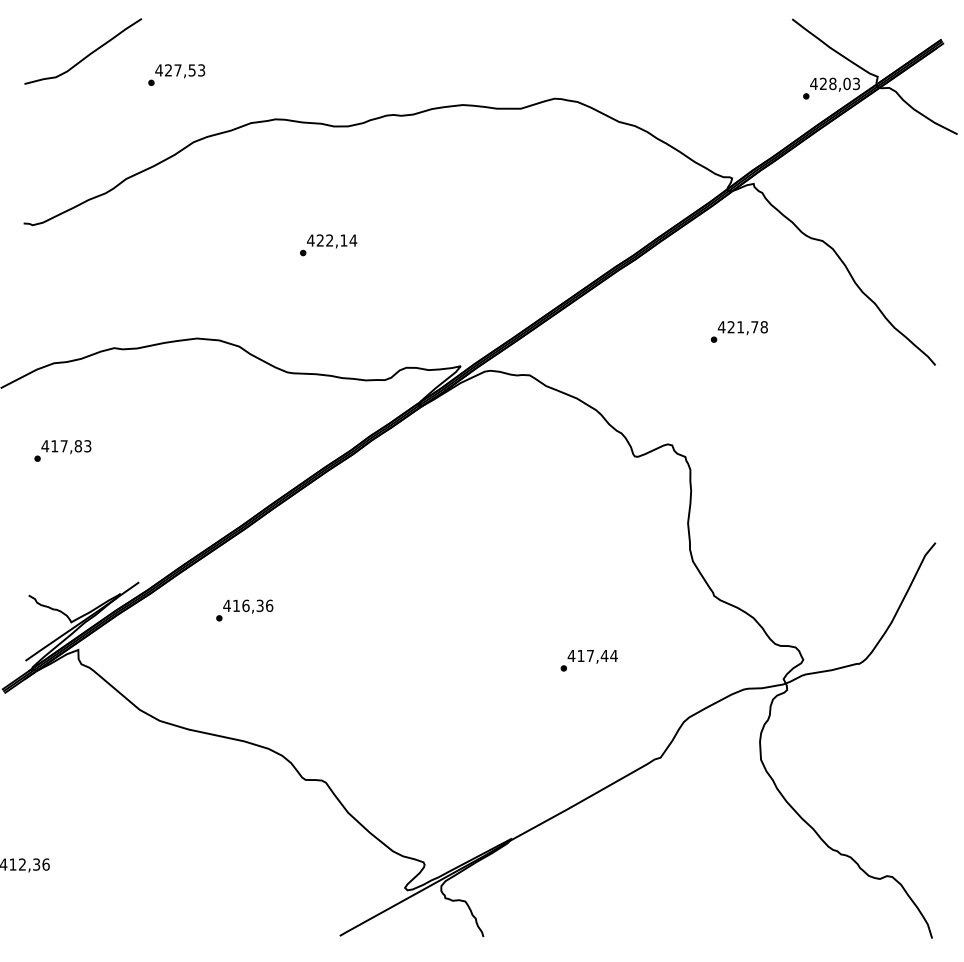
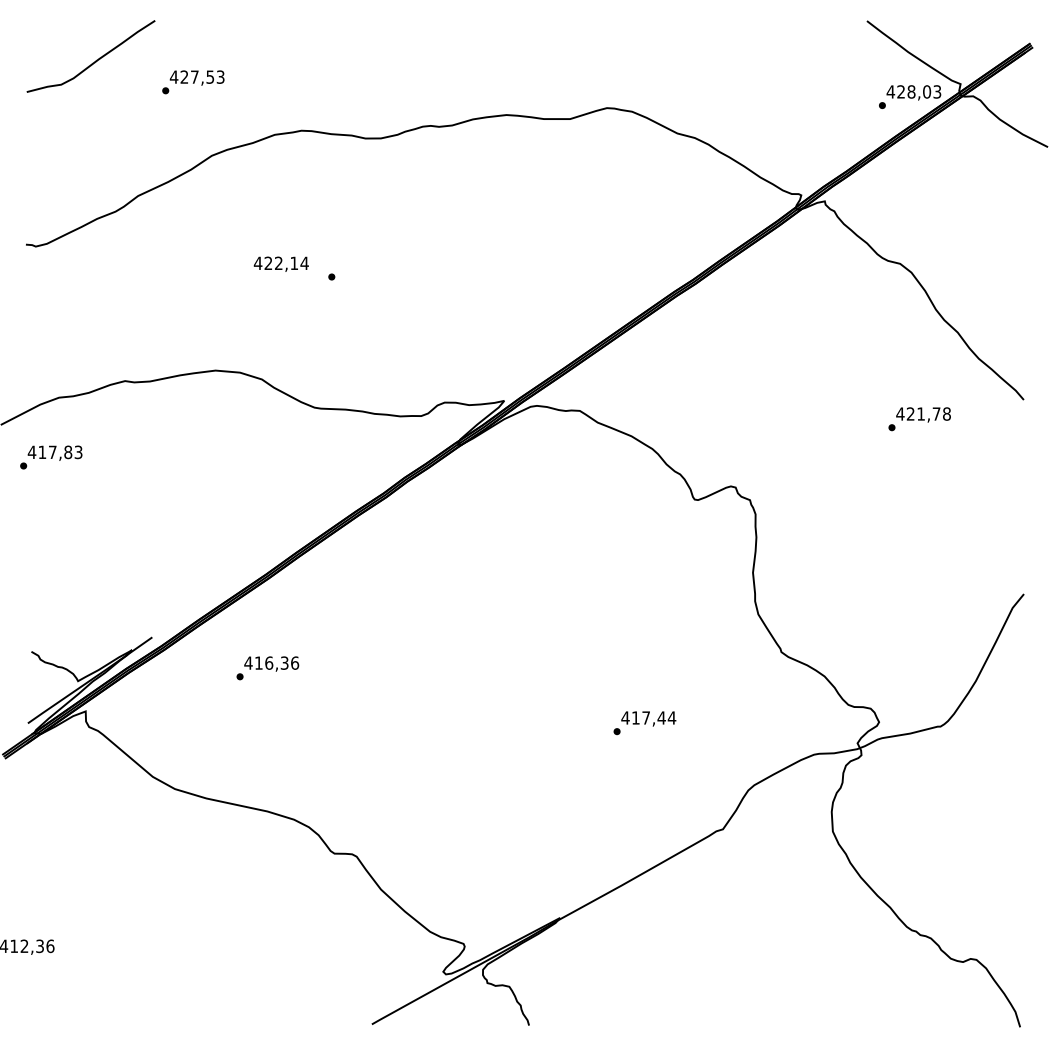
text: (332, 241) -> (281, 264), moved
text: (738, 331) -> (918, 418), moved
text: (62, 450) -> (50, 457), moved

